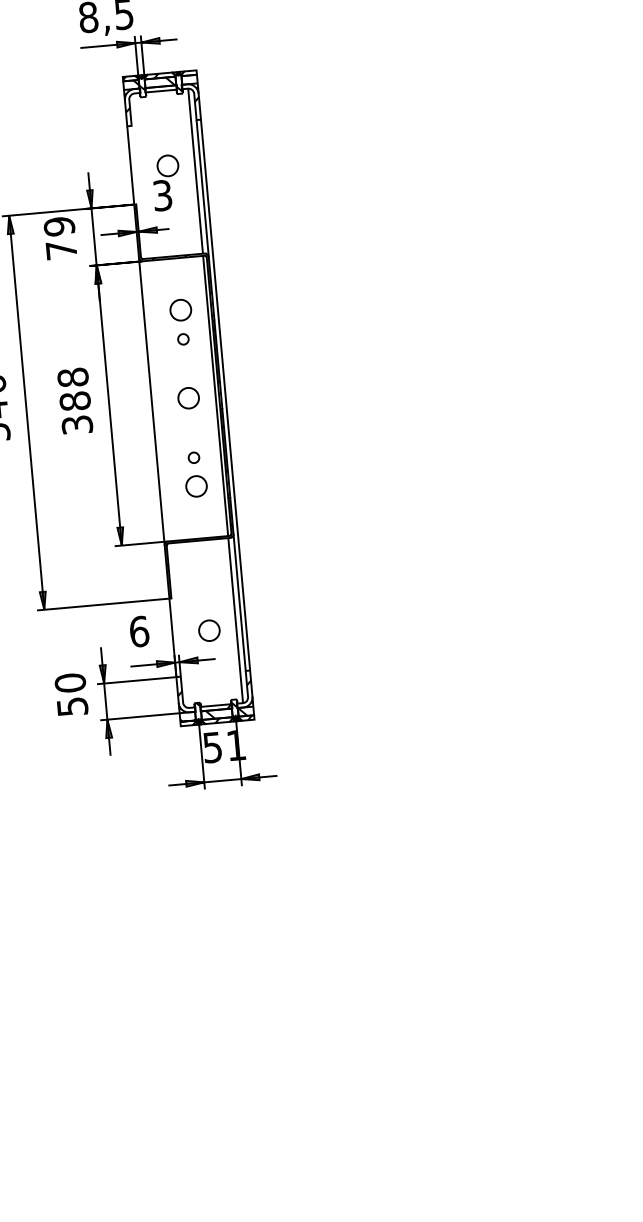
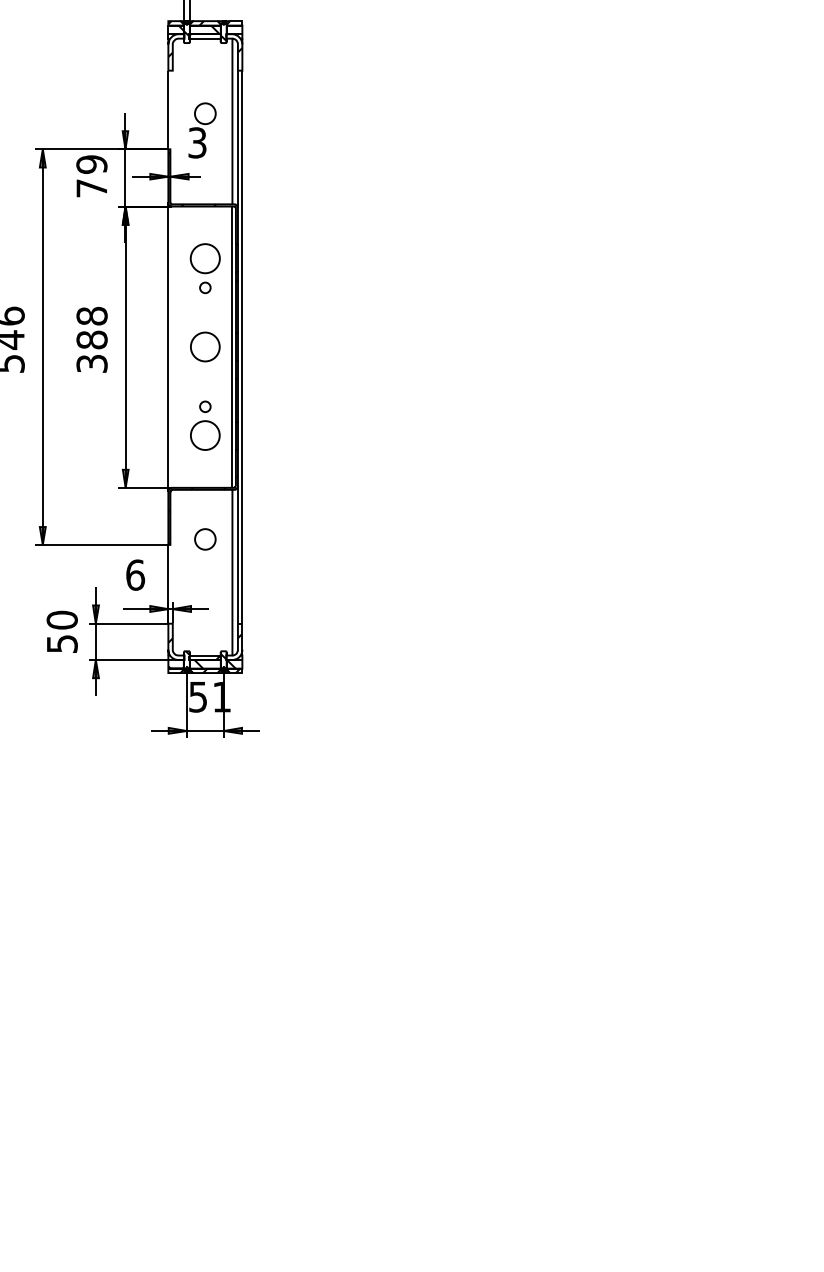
circle: (180, 310) -> (205, 258), size x1.4
circle: (188, 397) -> (205, 346), size x1.4
circle: (196, 486) -> (205, 435), size x1.4
circle: (209, 630) -> (205, 539), moved

